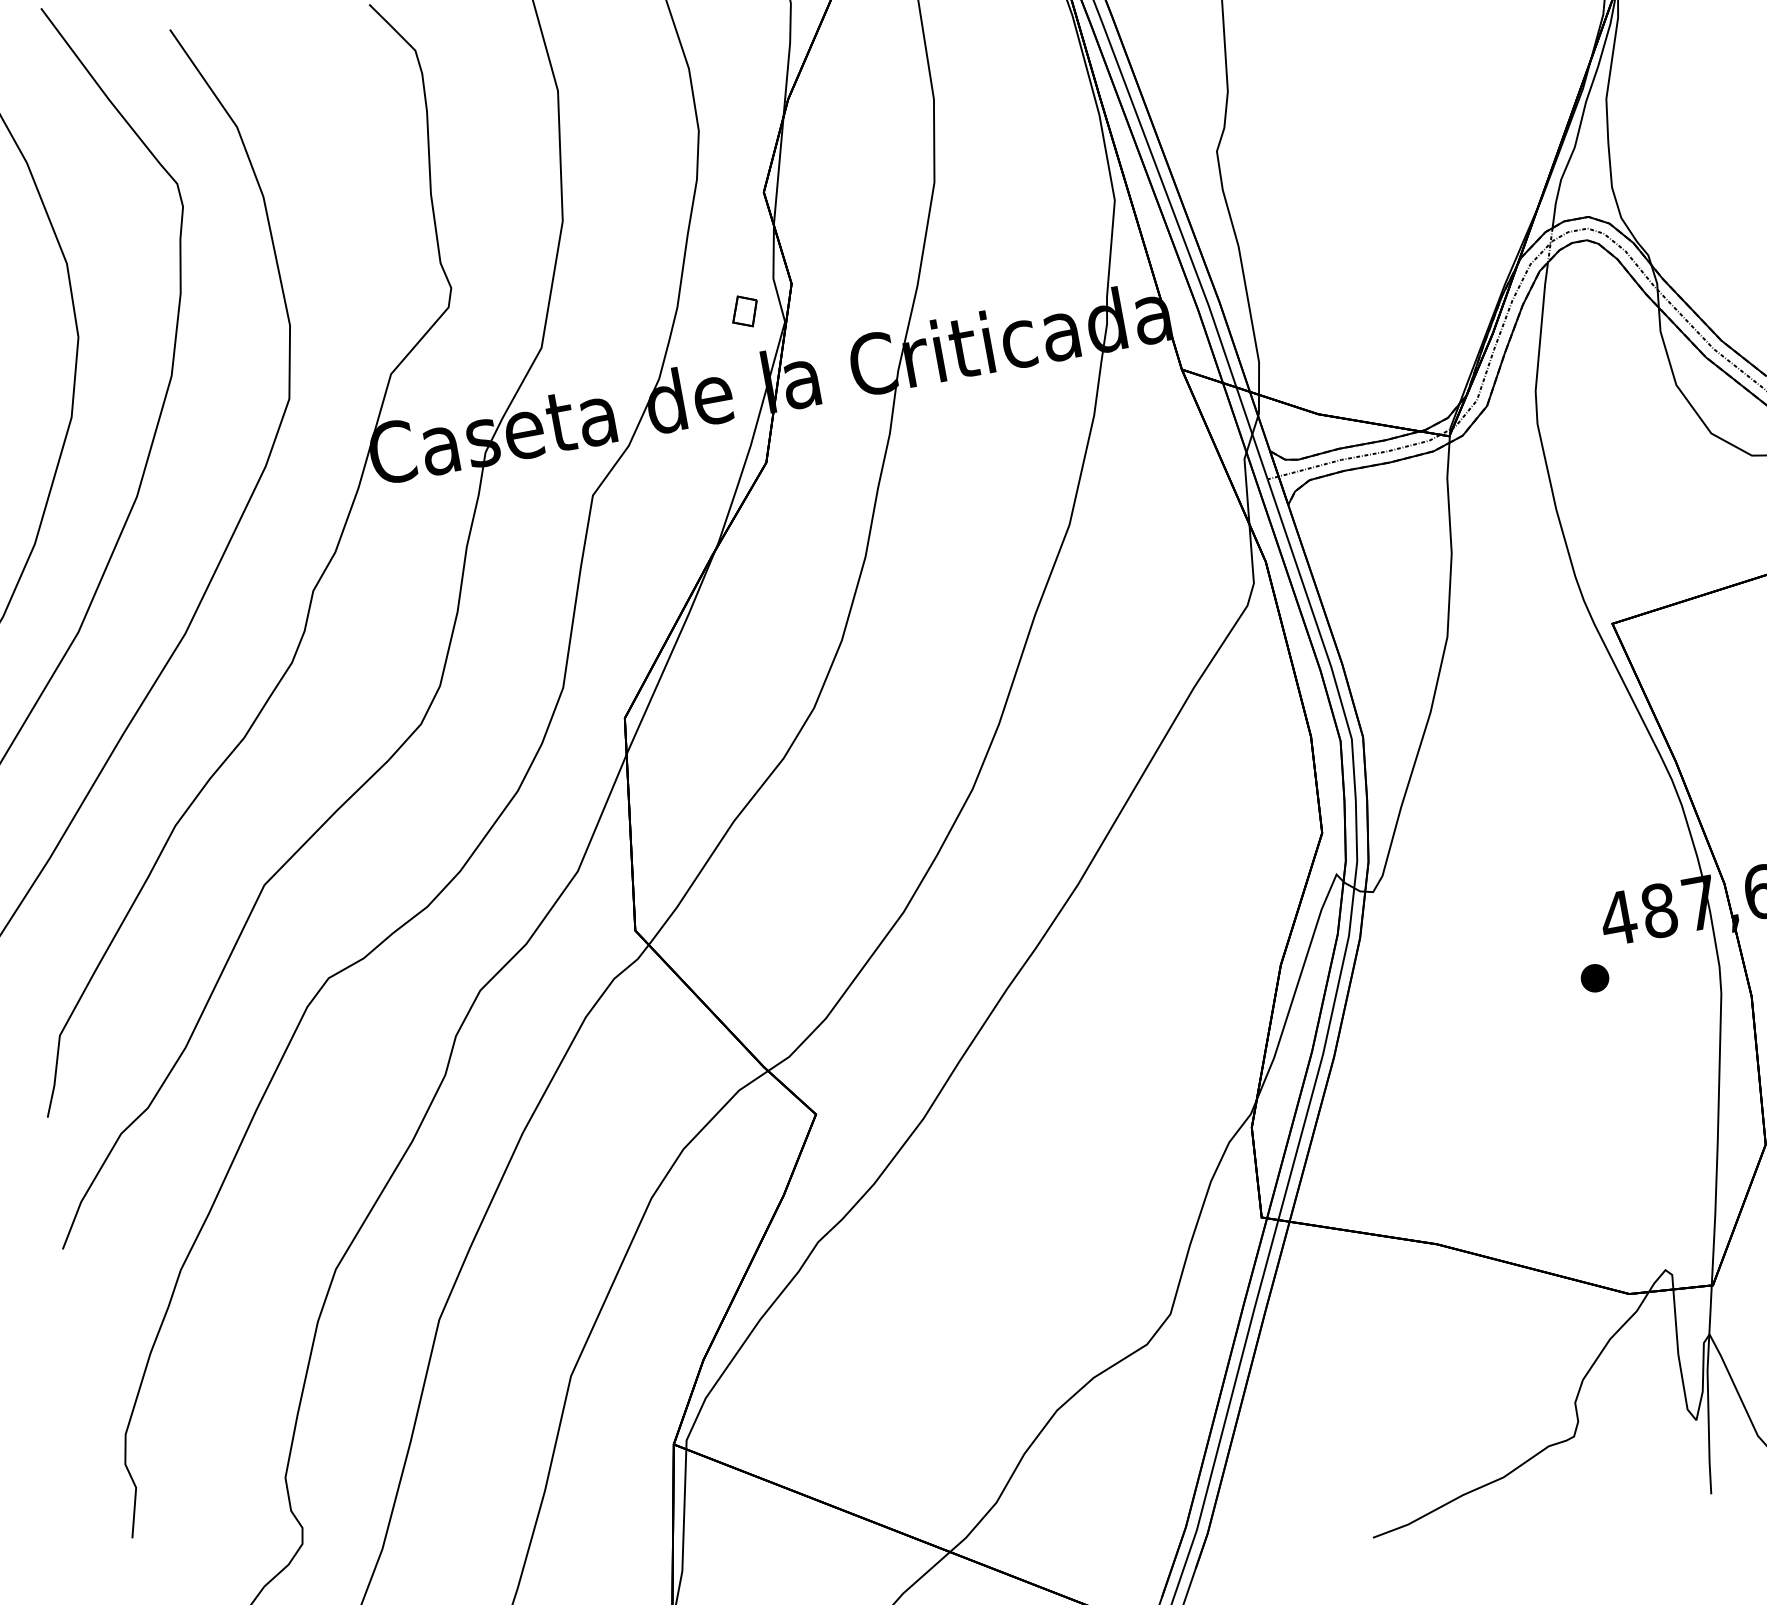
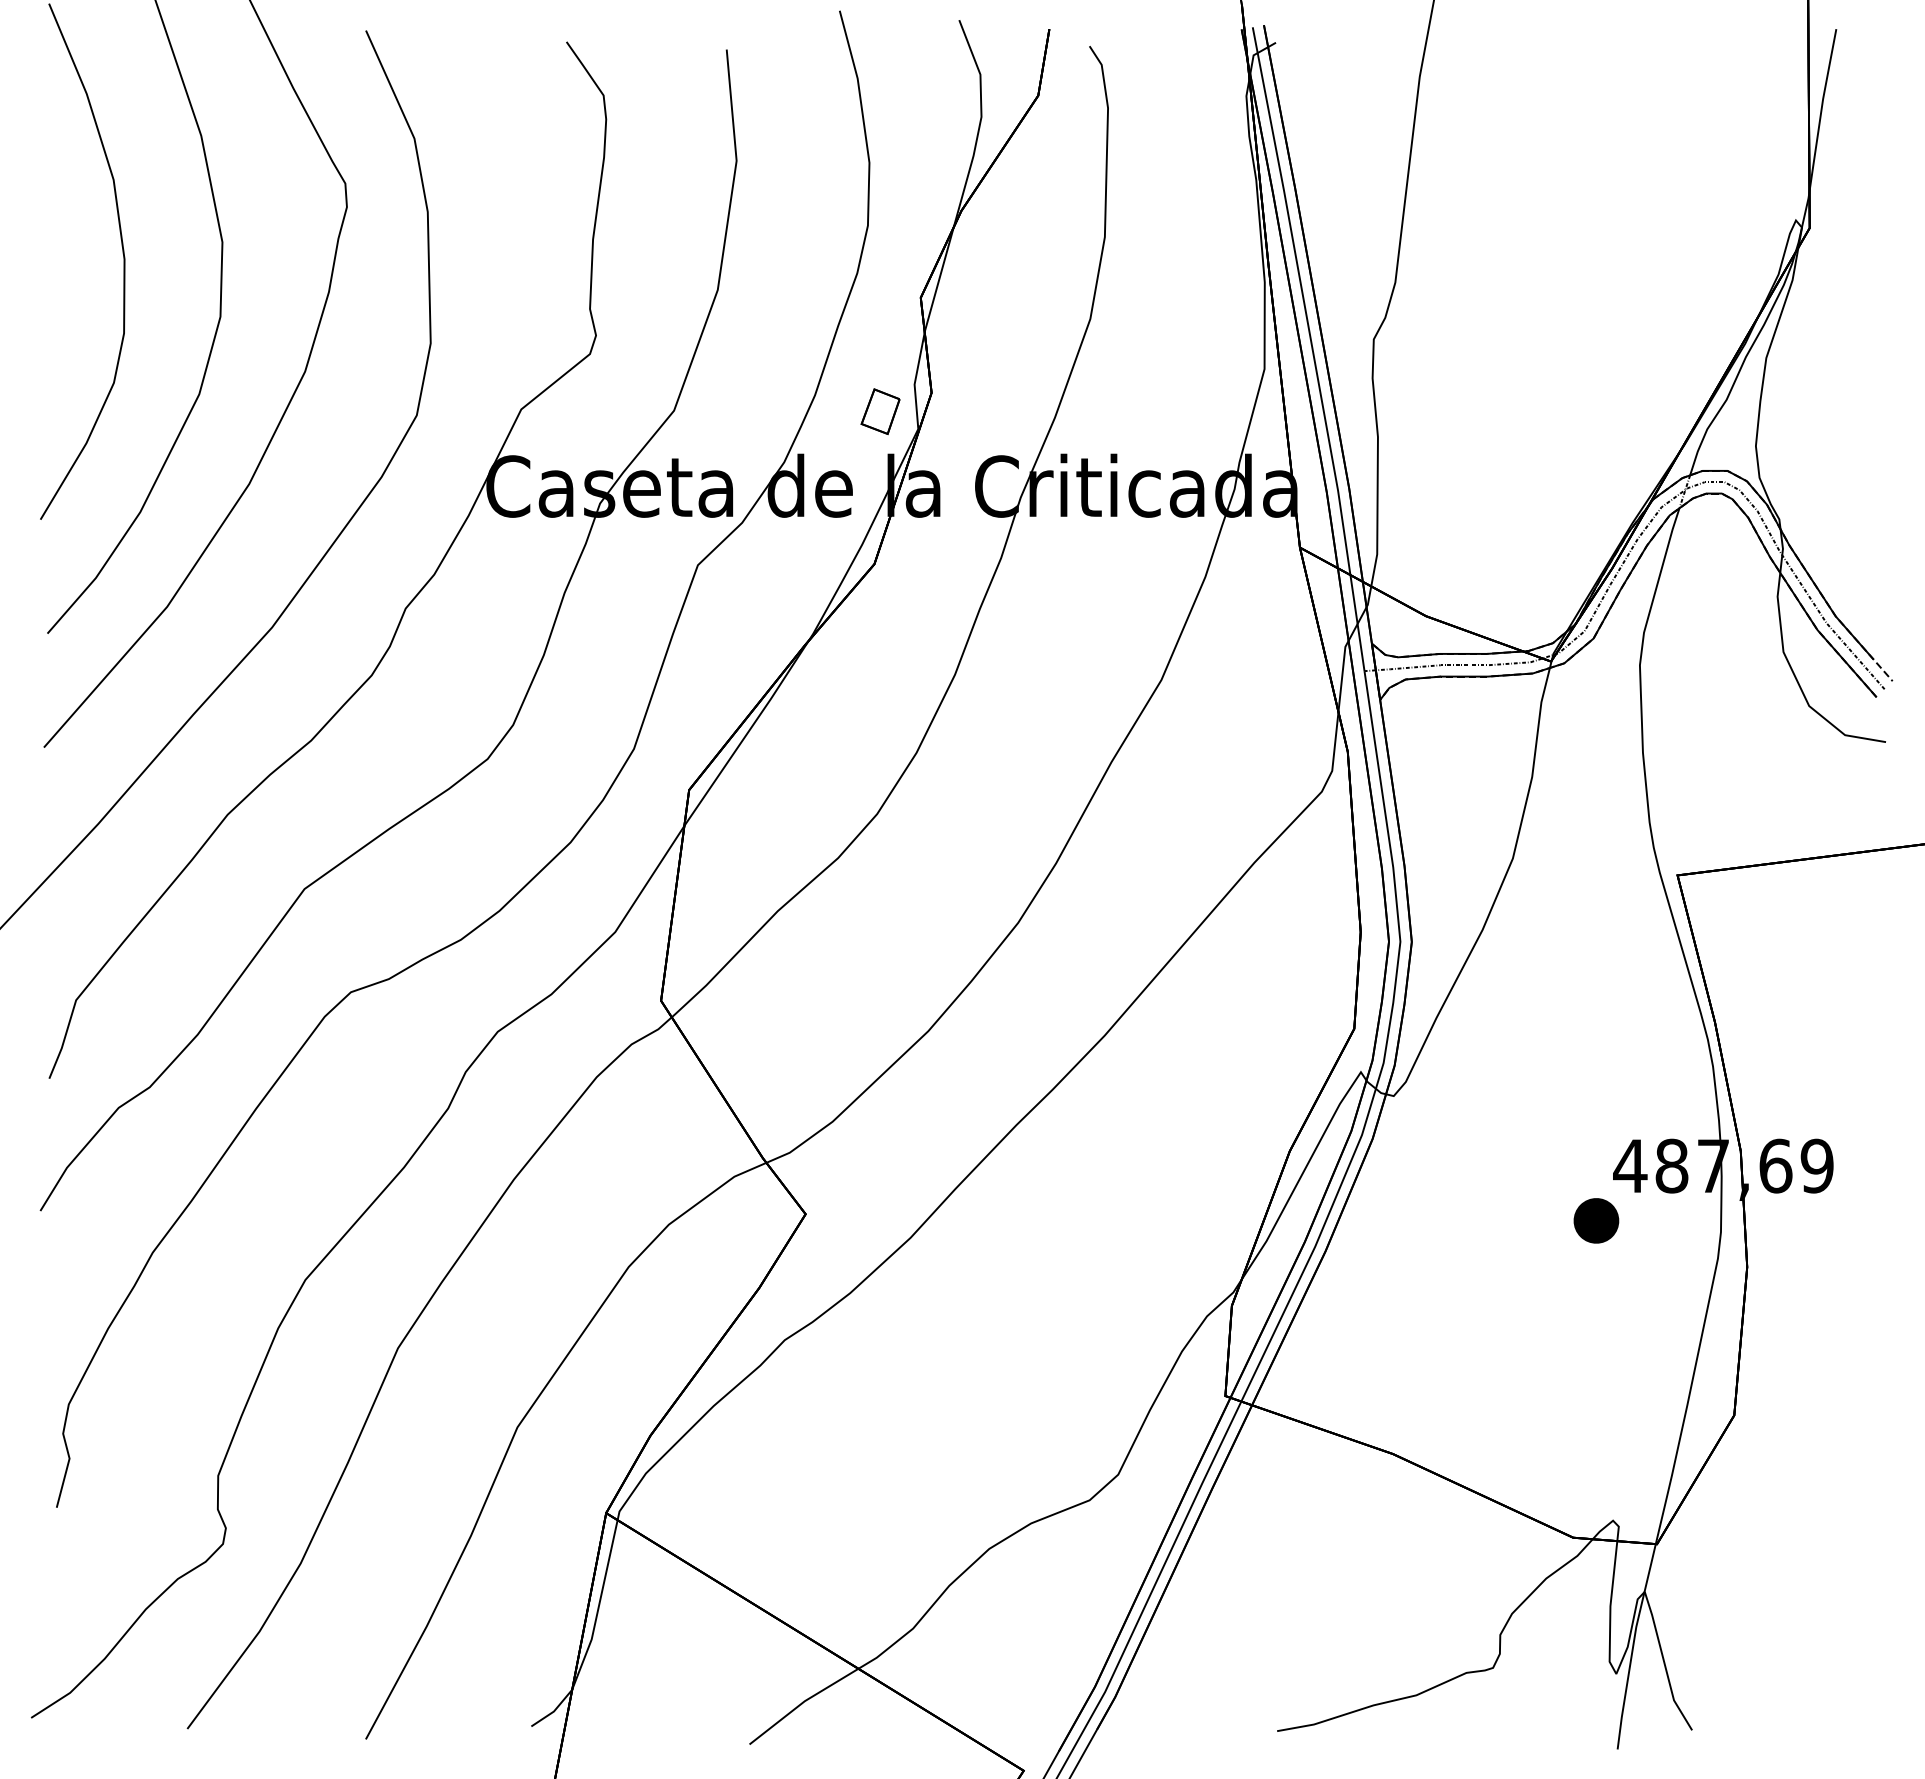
part: (744, 311) -> (880, 411), size x1.4
part: (1595, 977) -> (1596, 1220), size x1.6

